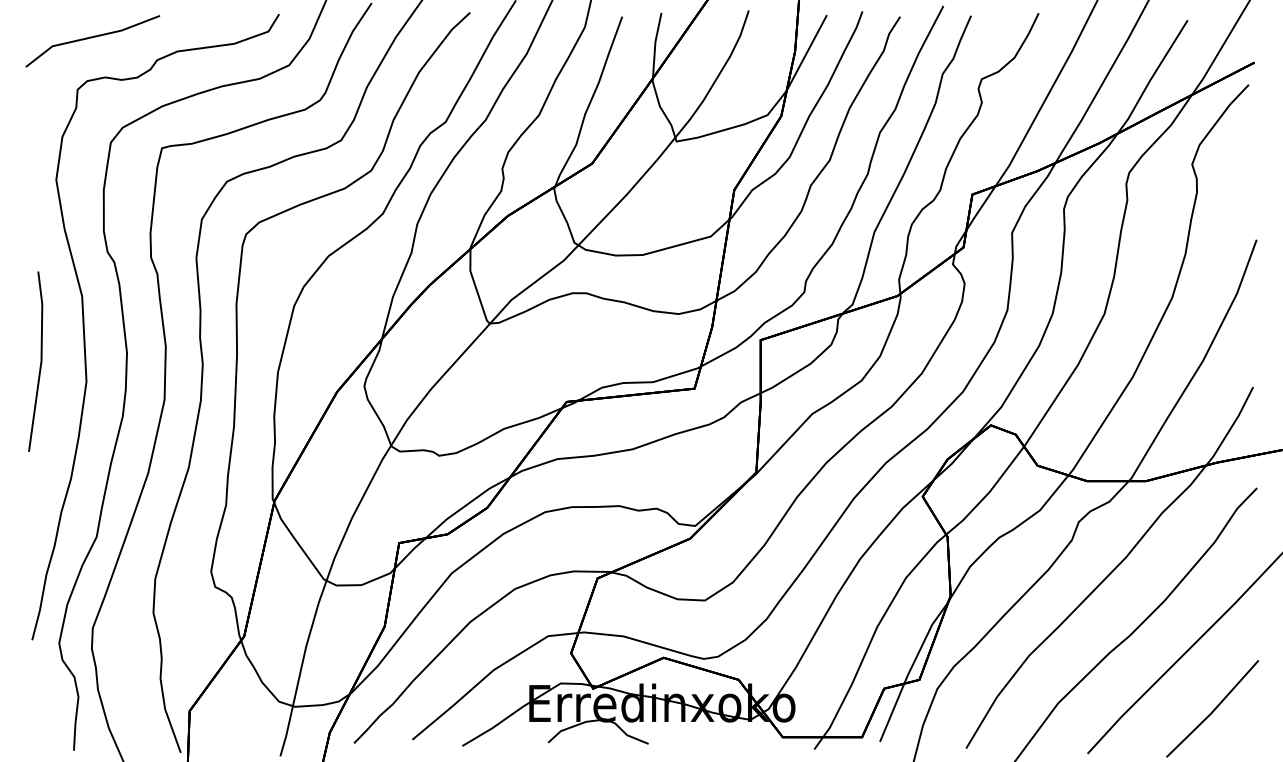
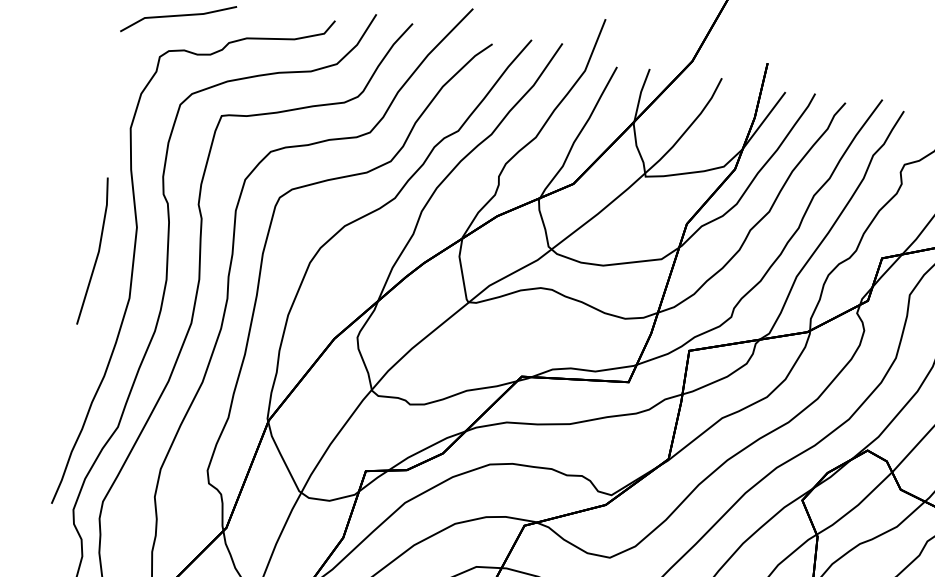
line: (40, 361) -> (98, 251), moved

